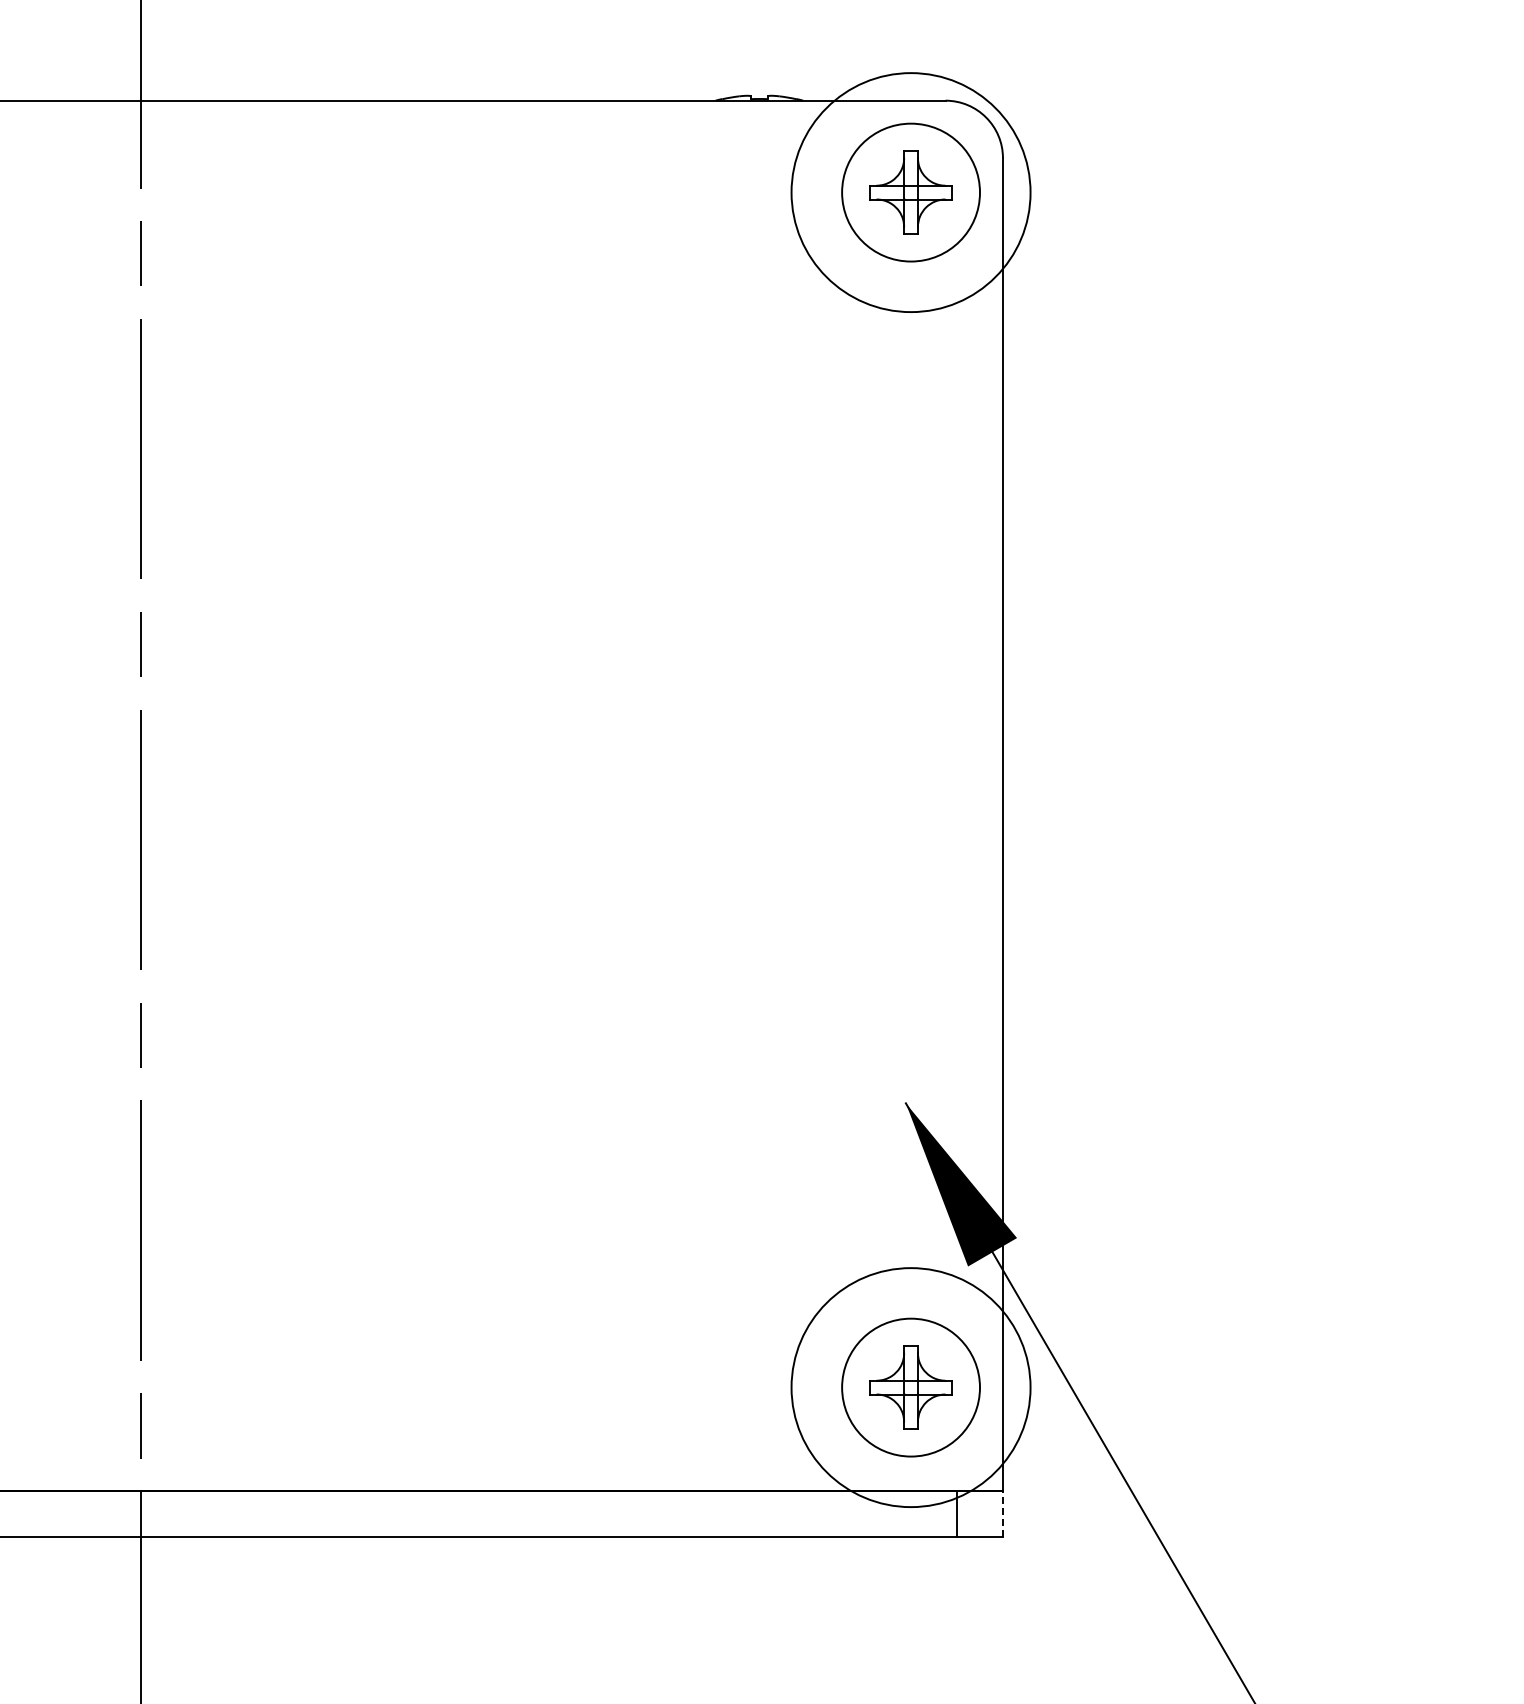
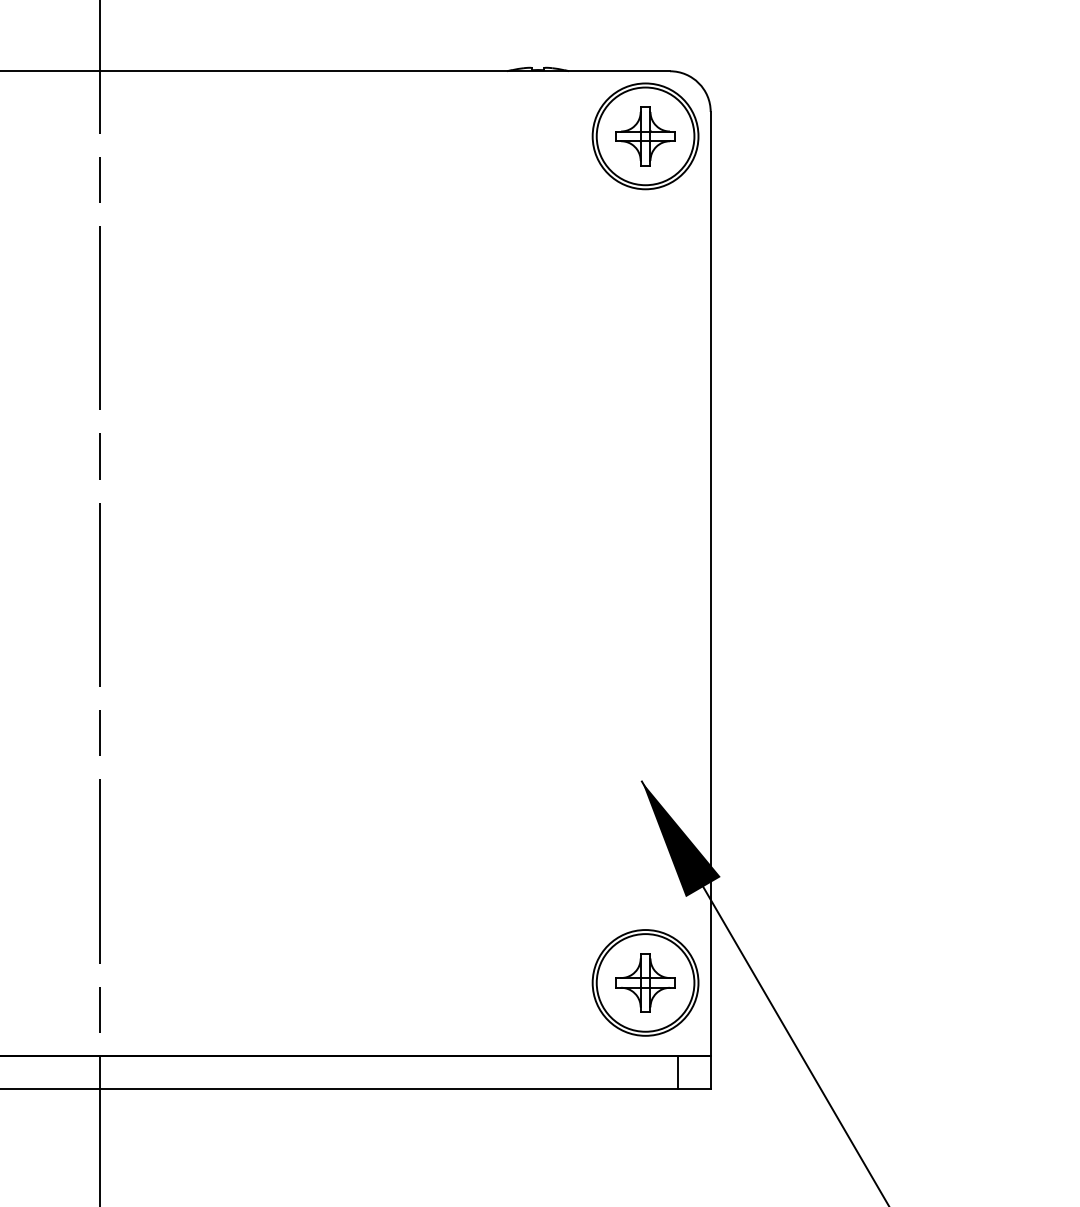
circle: (910, 192) -> (645, 136), size x0.62
circle: (910, 1387) -> (645, 982), size x0.62
line: (1002, 1514) -> (710, 1072), dashed -> solid

